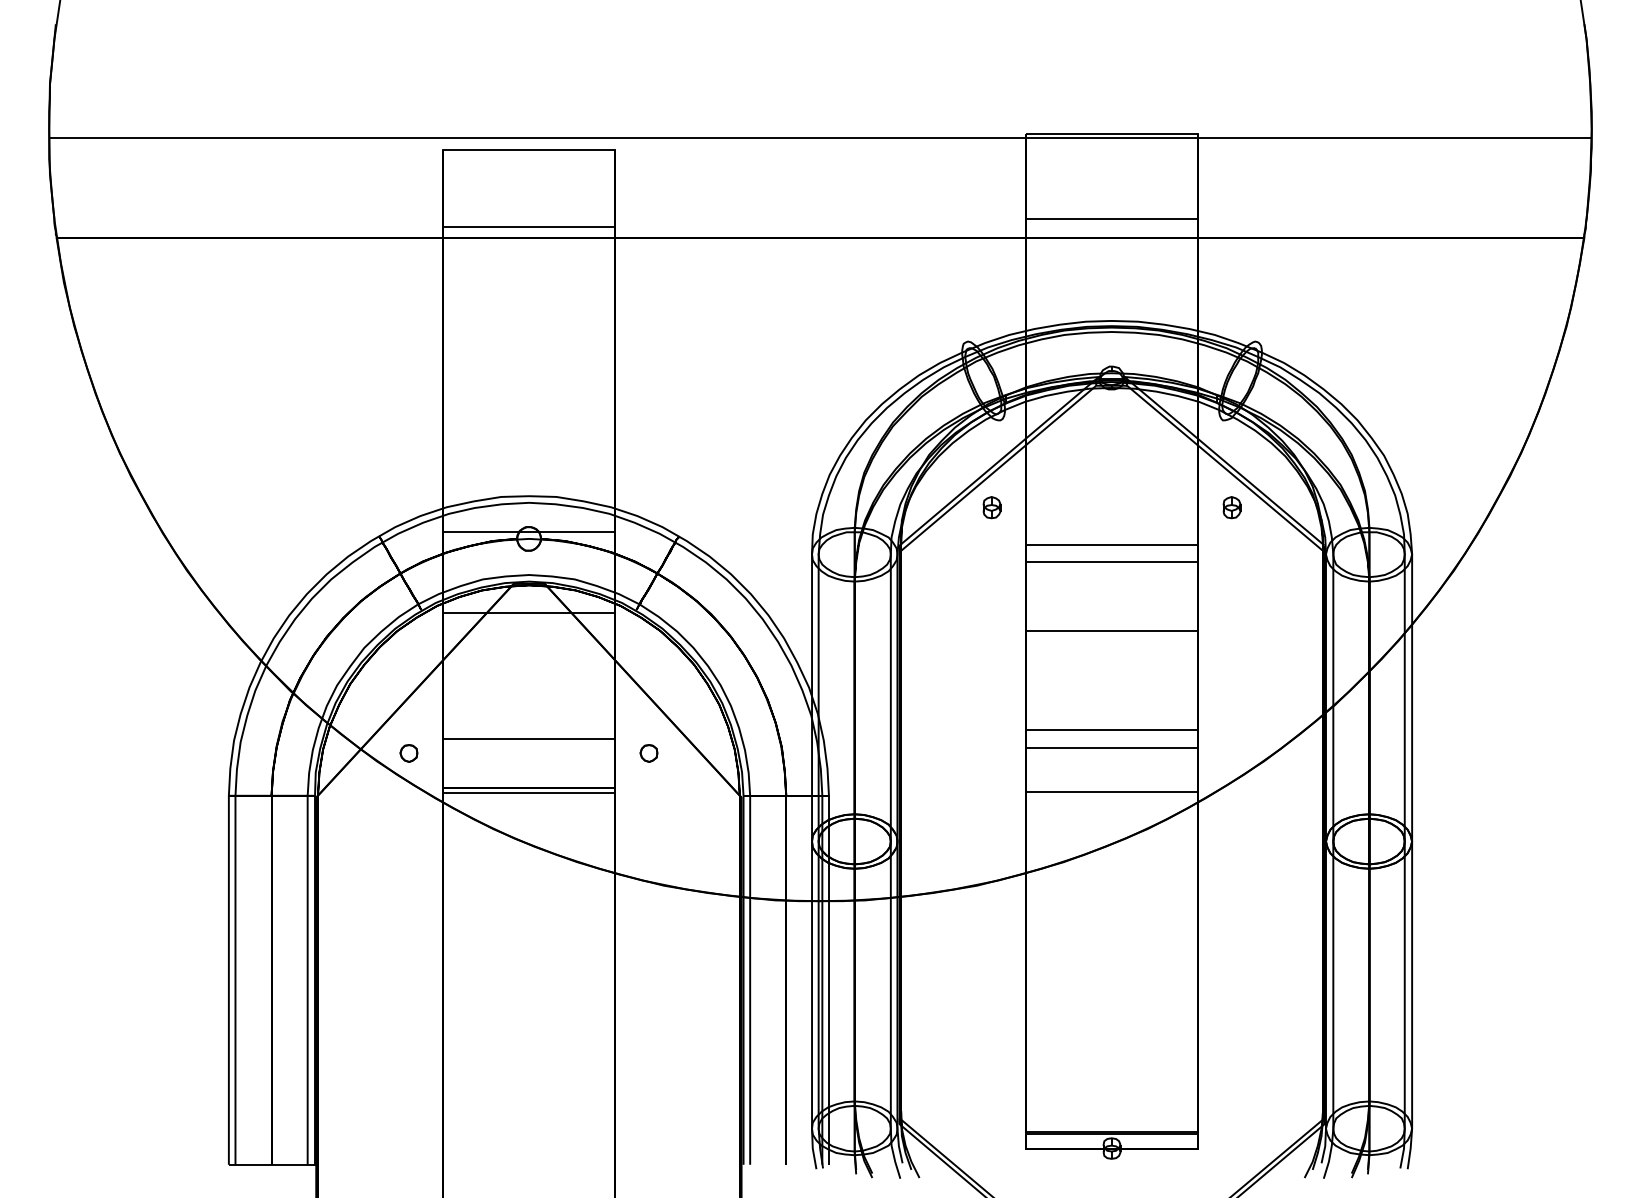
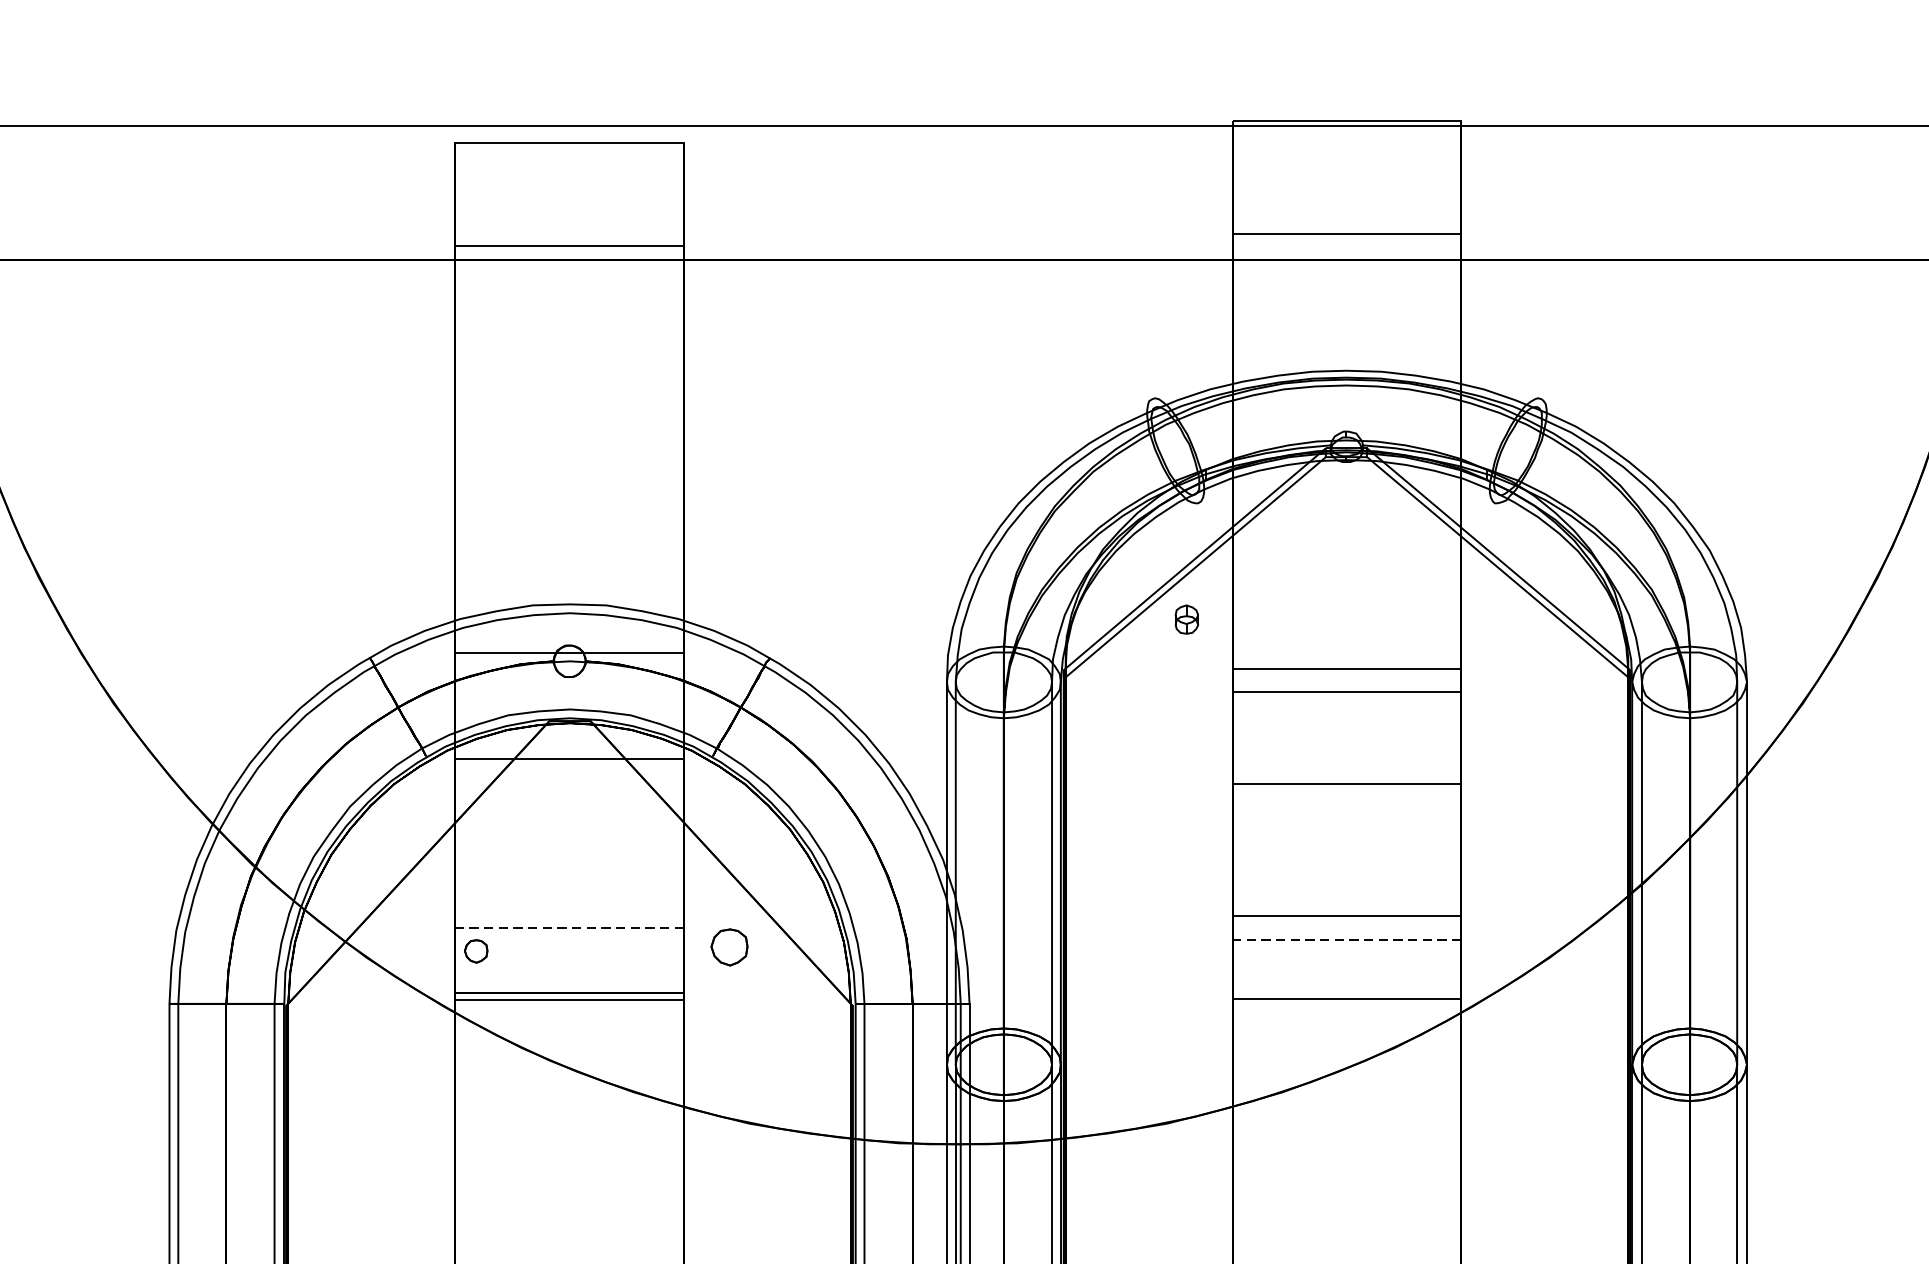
part: (1231, 507) -> (1506, 619), removed
line: (528, 739) -> (568, 928), solid -> dashed
line: (1112, 748) -> (1347, 940), solid -> dashed
part: (408, 753) -> (475, 951), moved
part: (648, 753) -> (728, 947), size x1.6

